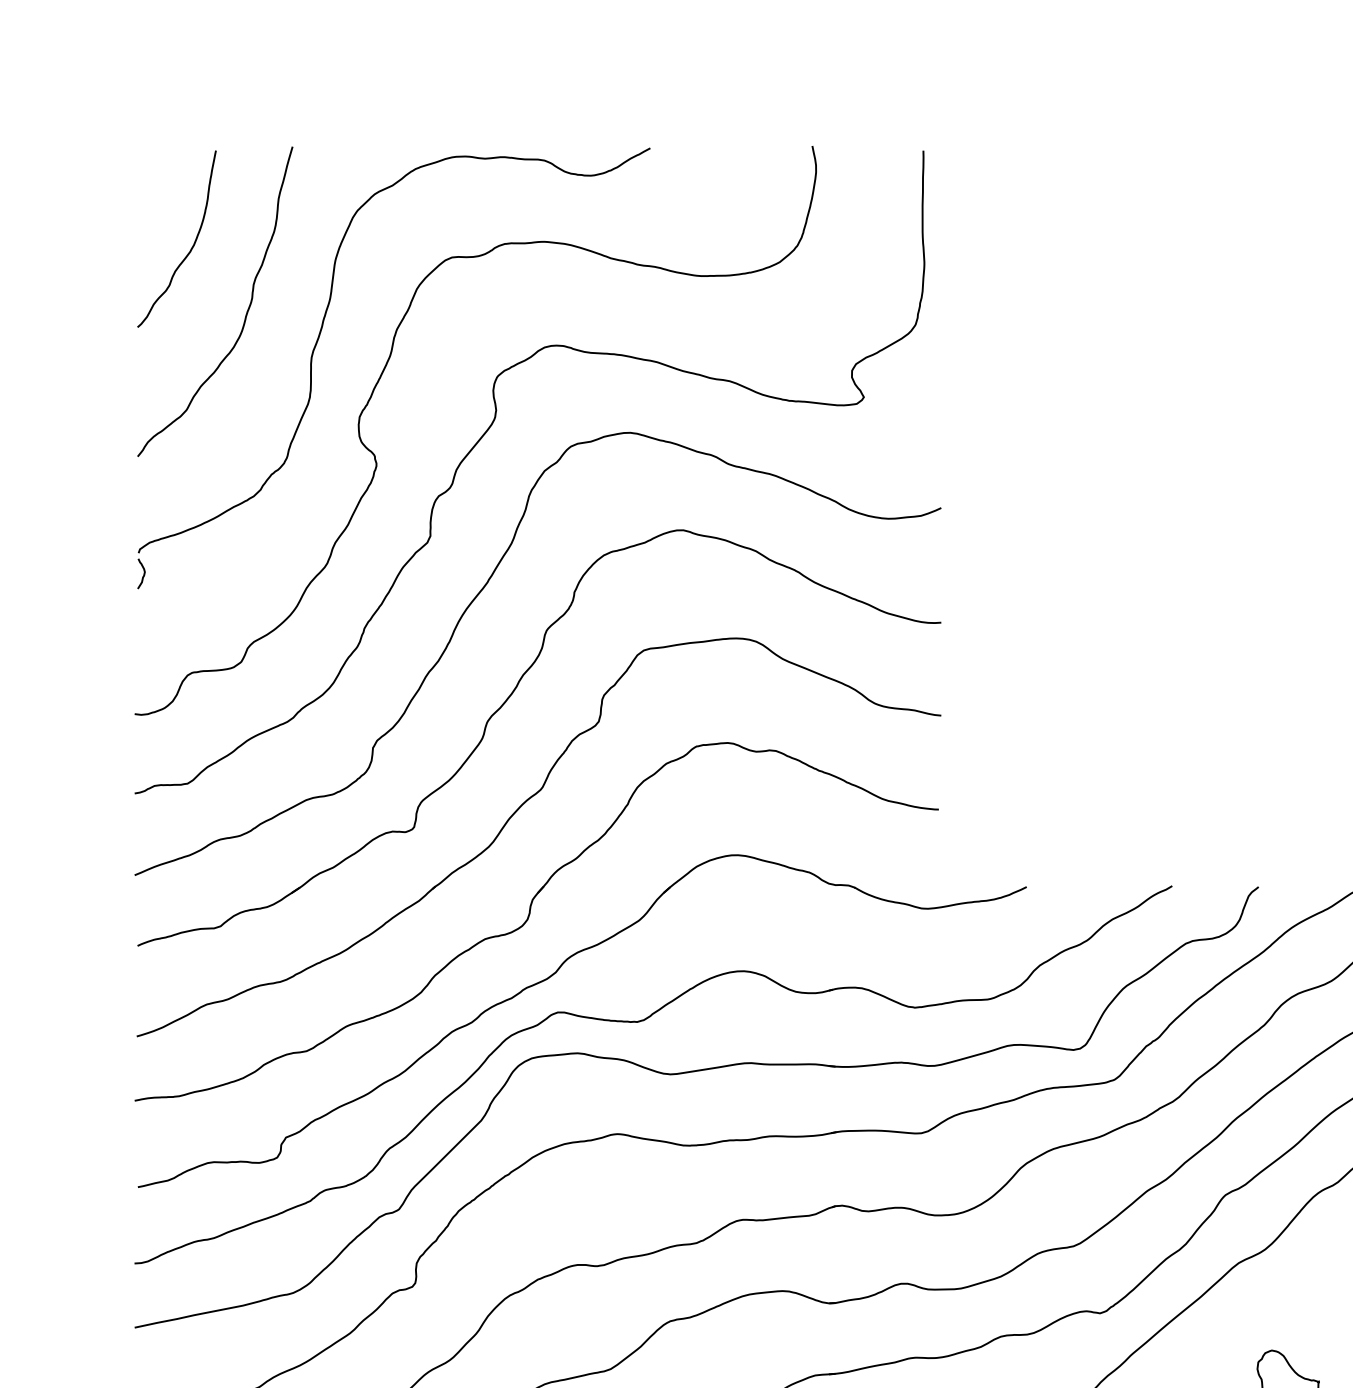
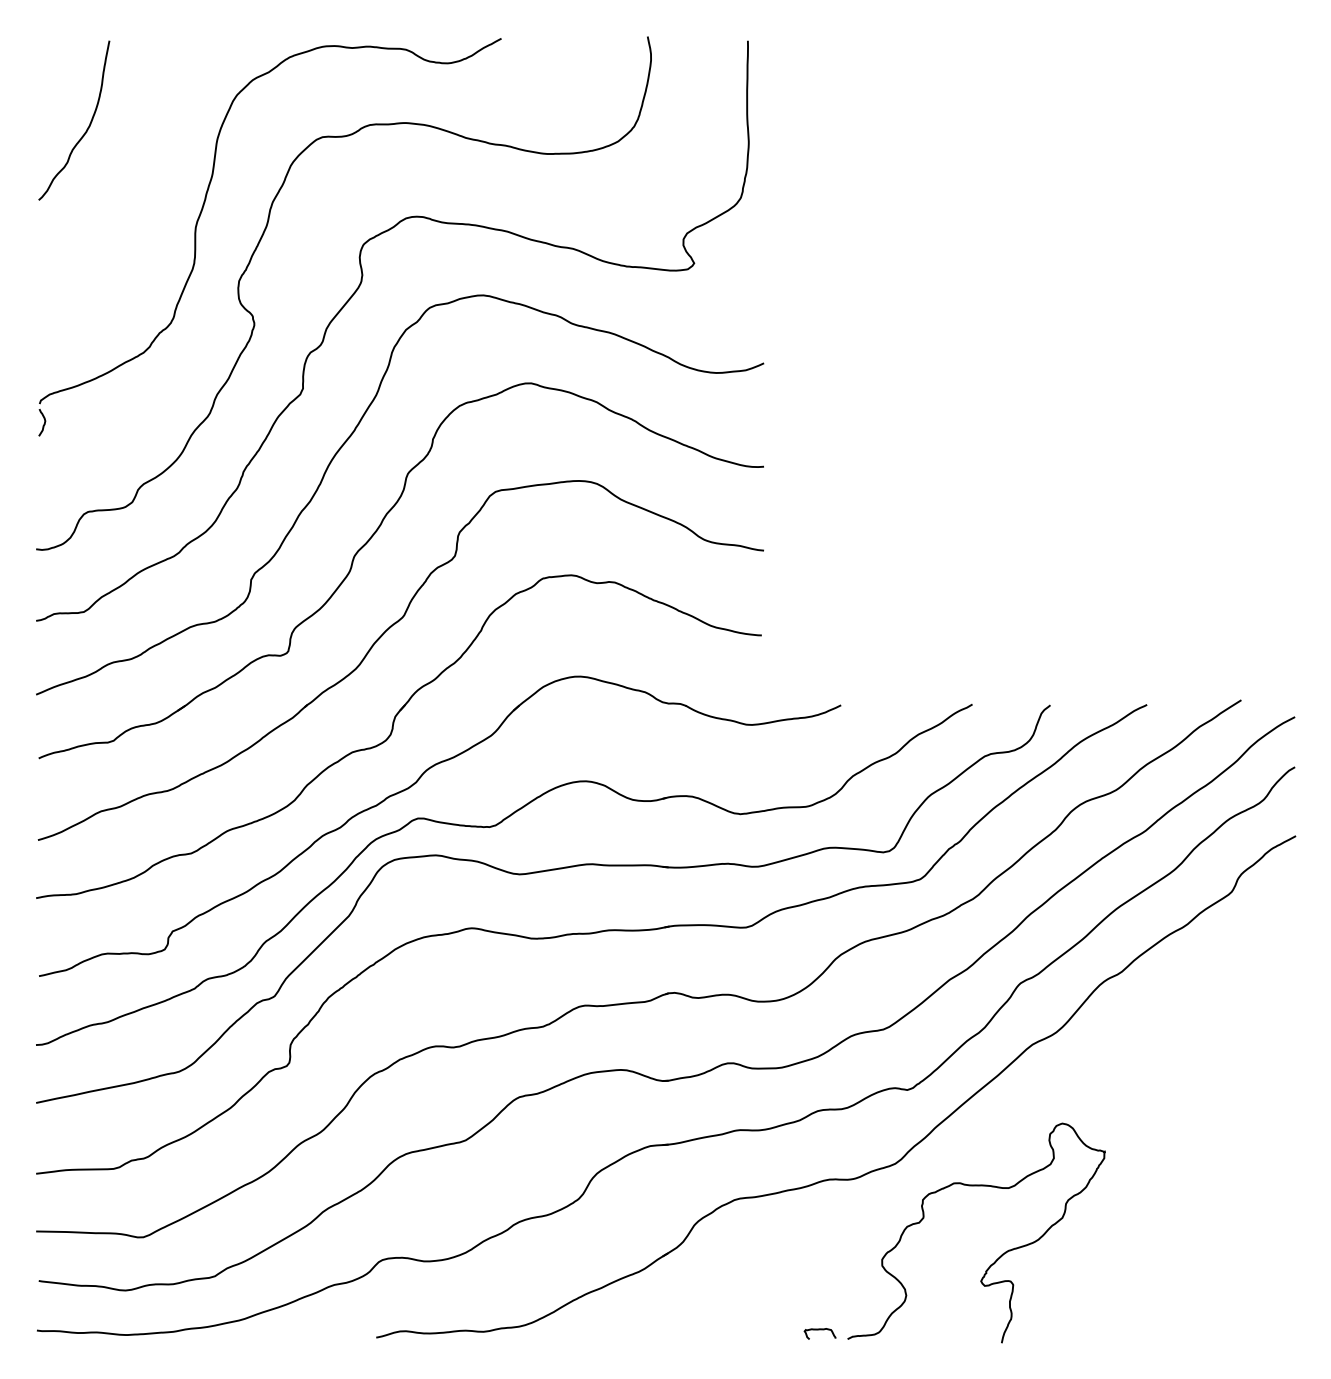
curve: (245, 313) -> (136, 187), removed

